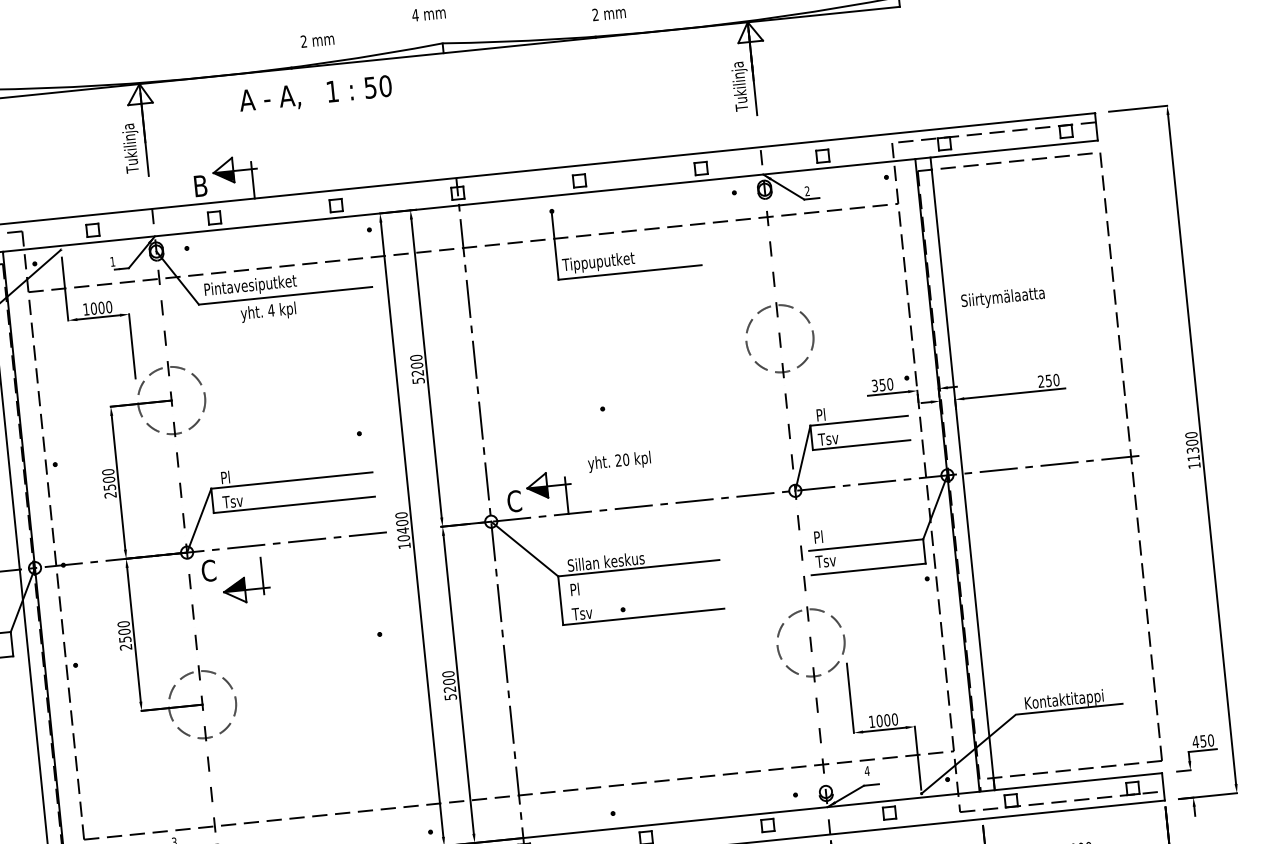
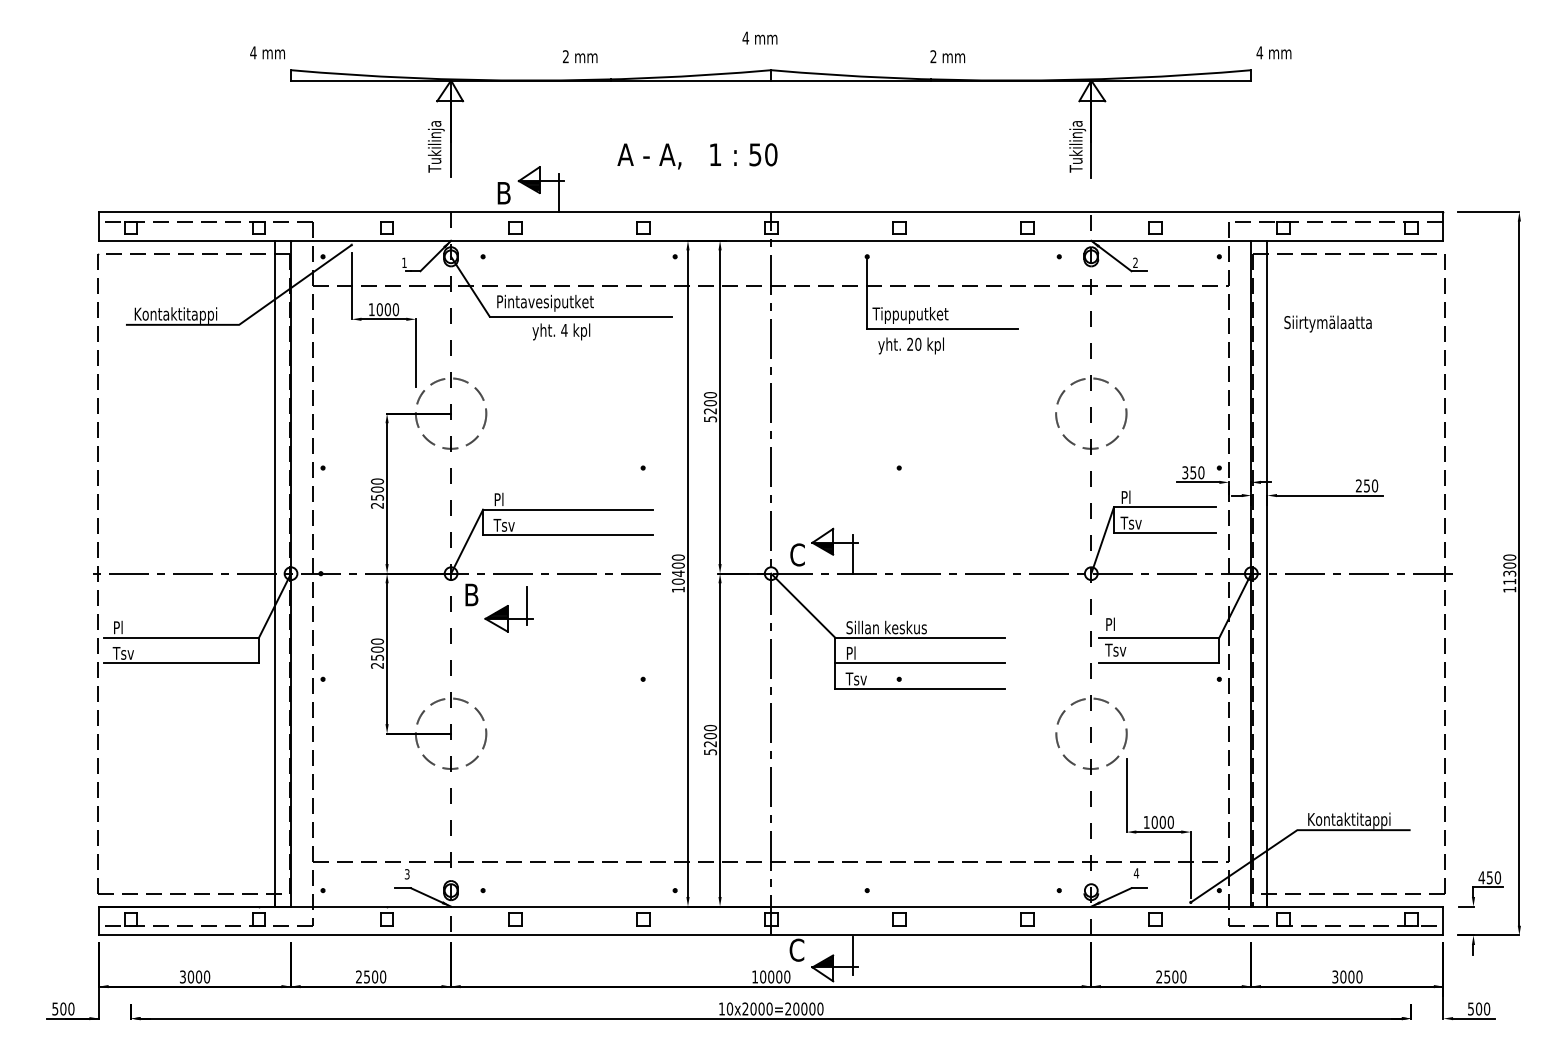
text: (316, 40) -> (579, 56), moved
text: (315, 94) -> (697, 156), moved
text: (1002, 297) -> (1327, 323), moved
text: (618, 461) -> (910, 345), moved
text: (208, 570) -> (471, 594), C -> B
line: (640, 592) -> (919, 663), added

